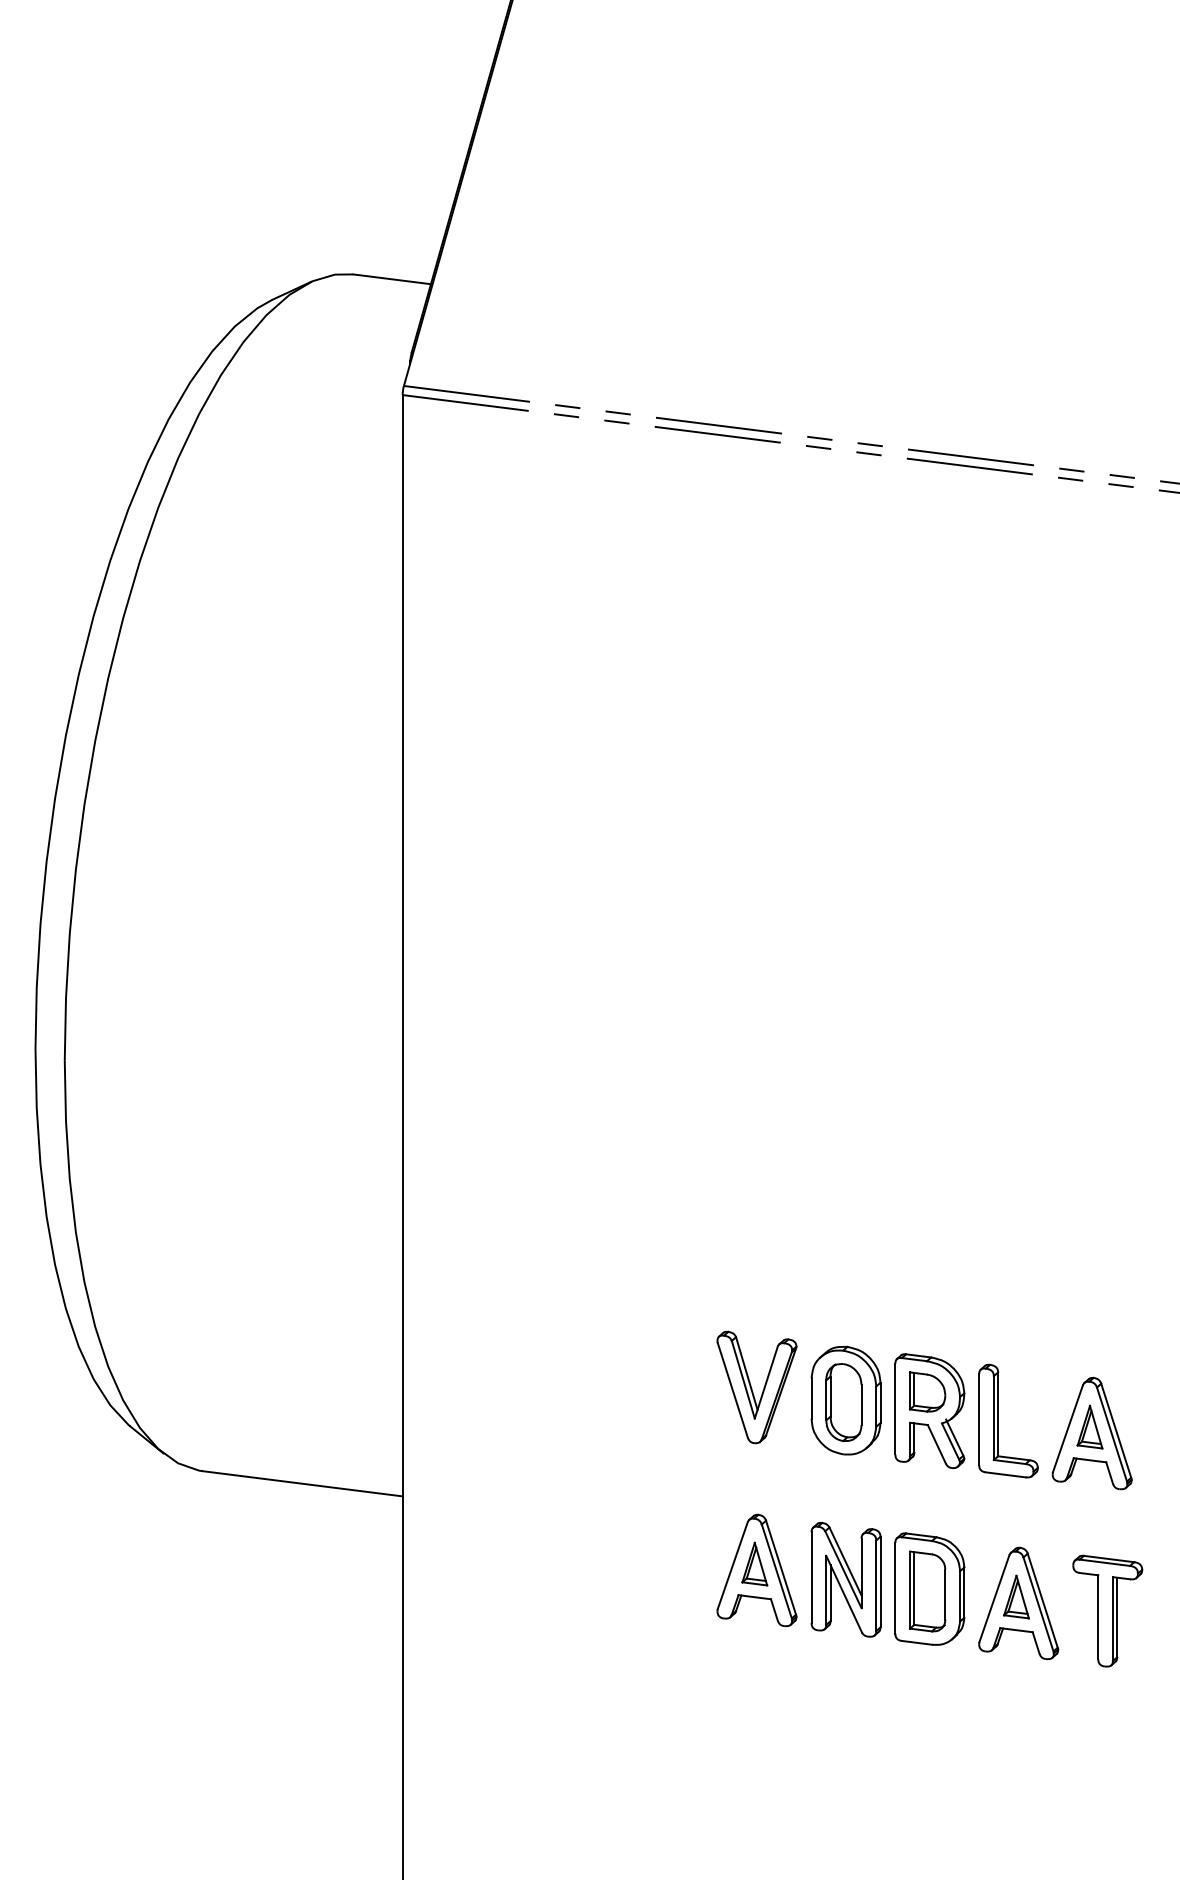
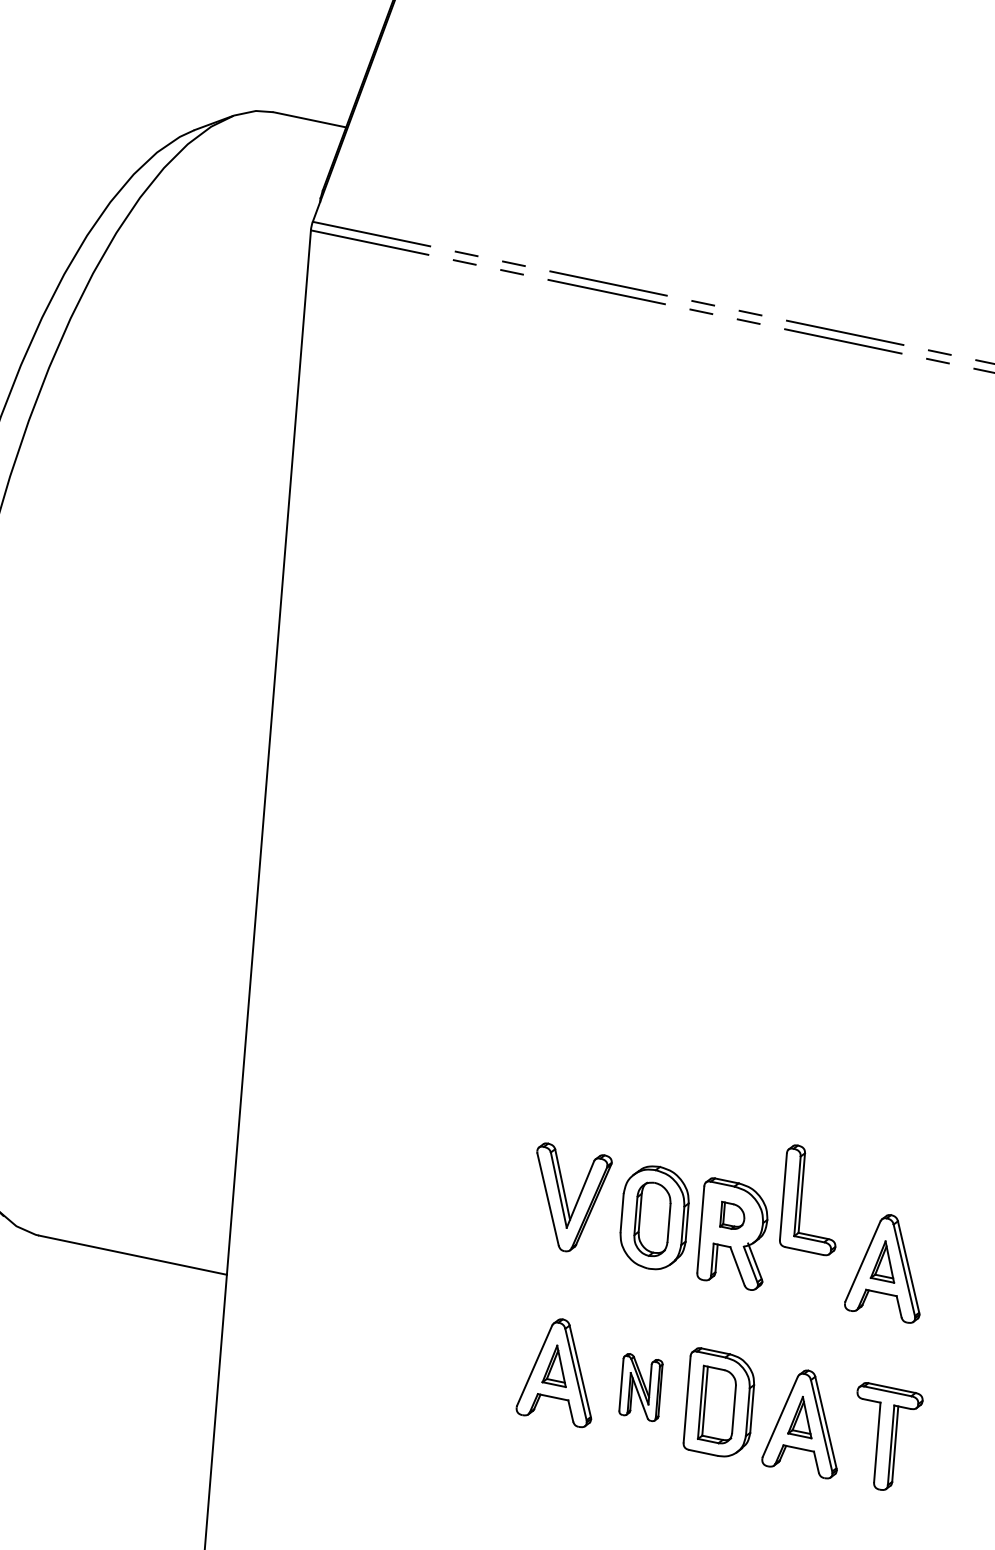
part: (927, 1391) -> (732, 1215), size x0.7
part: (998, 1420) -> (801, 1198), moved
part: (845, 1579) -> (640, 1387), size x0.6

